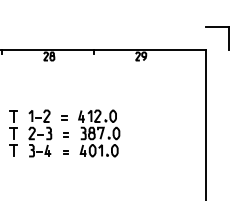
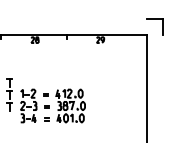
part: (73, 132) -> (52, 105), moved

